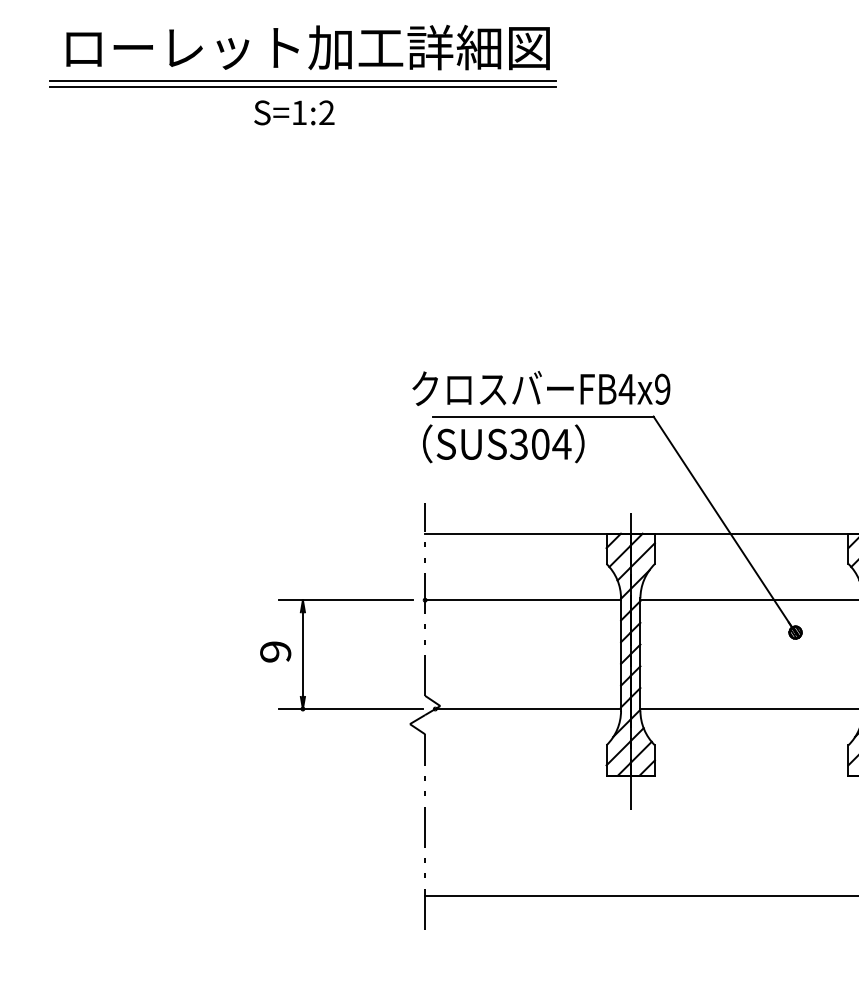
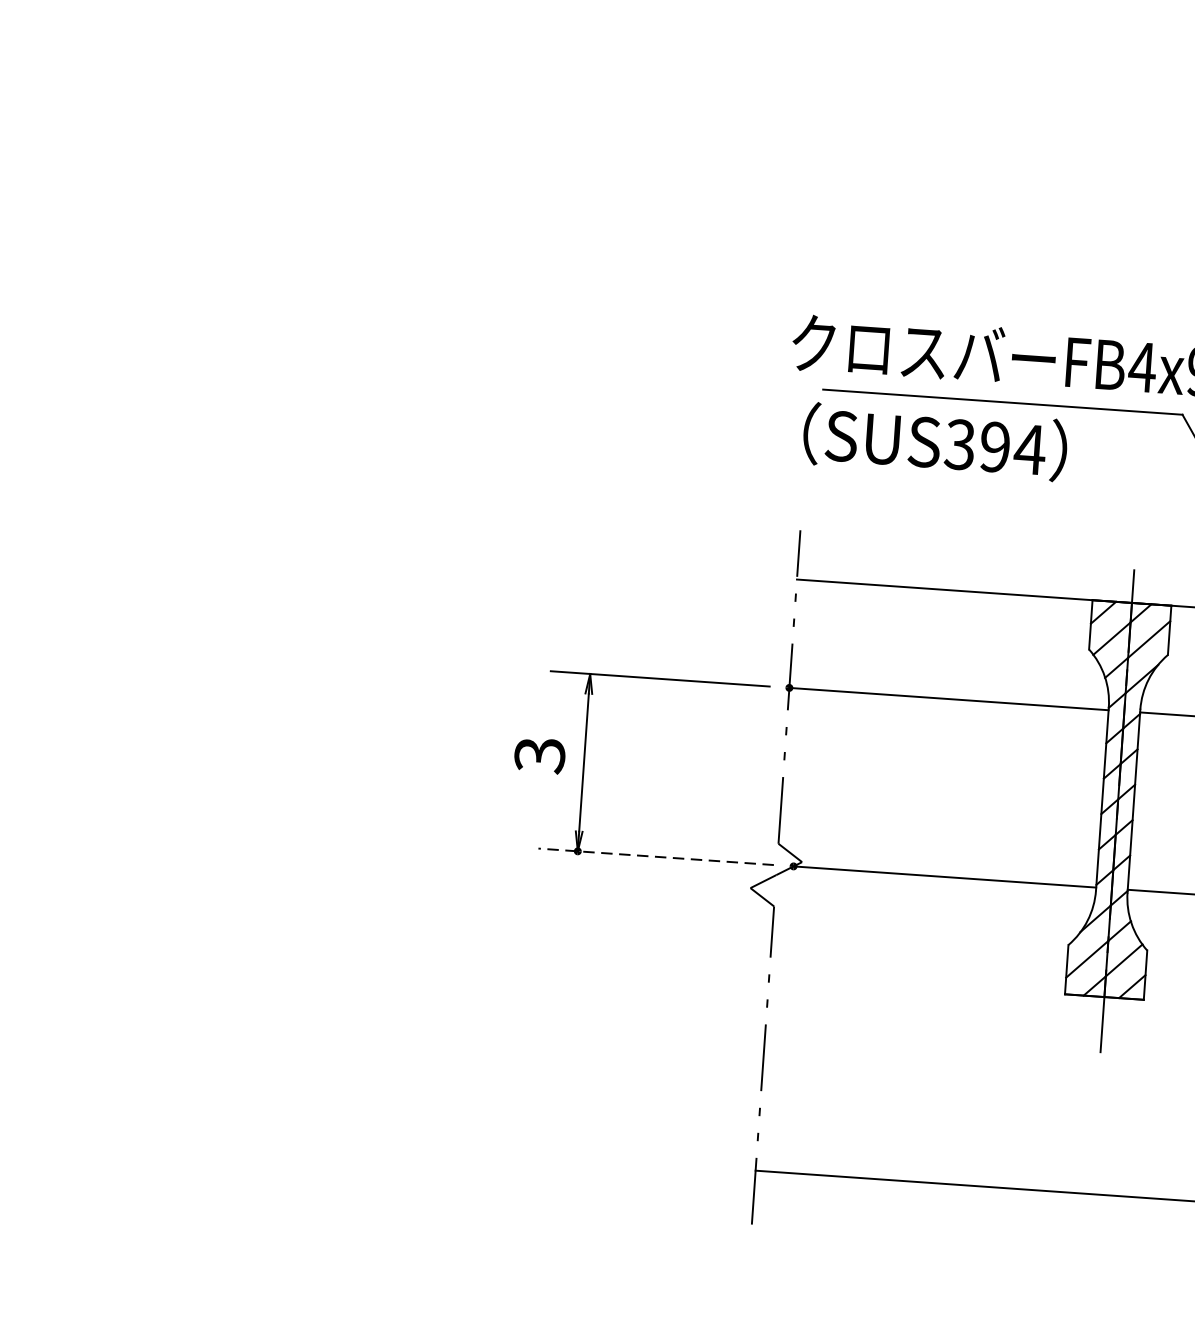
text: (540, 443) -> (995, 445), SUS304 -> SUS394
text: (275, 651) -> (539, 754), 9 -> 3
line: (350, 709) -> (655, 857), solid -> dashed

